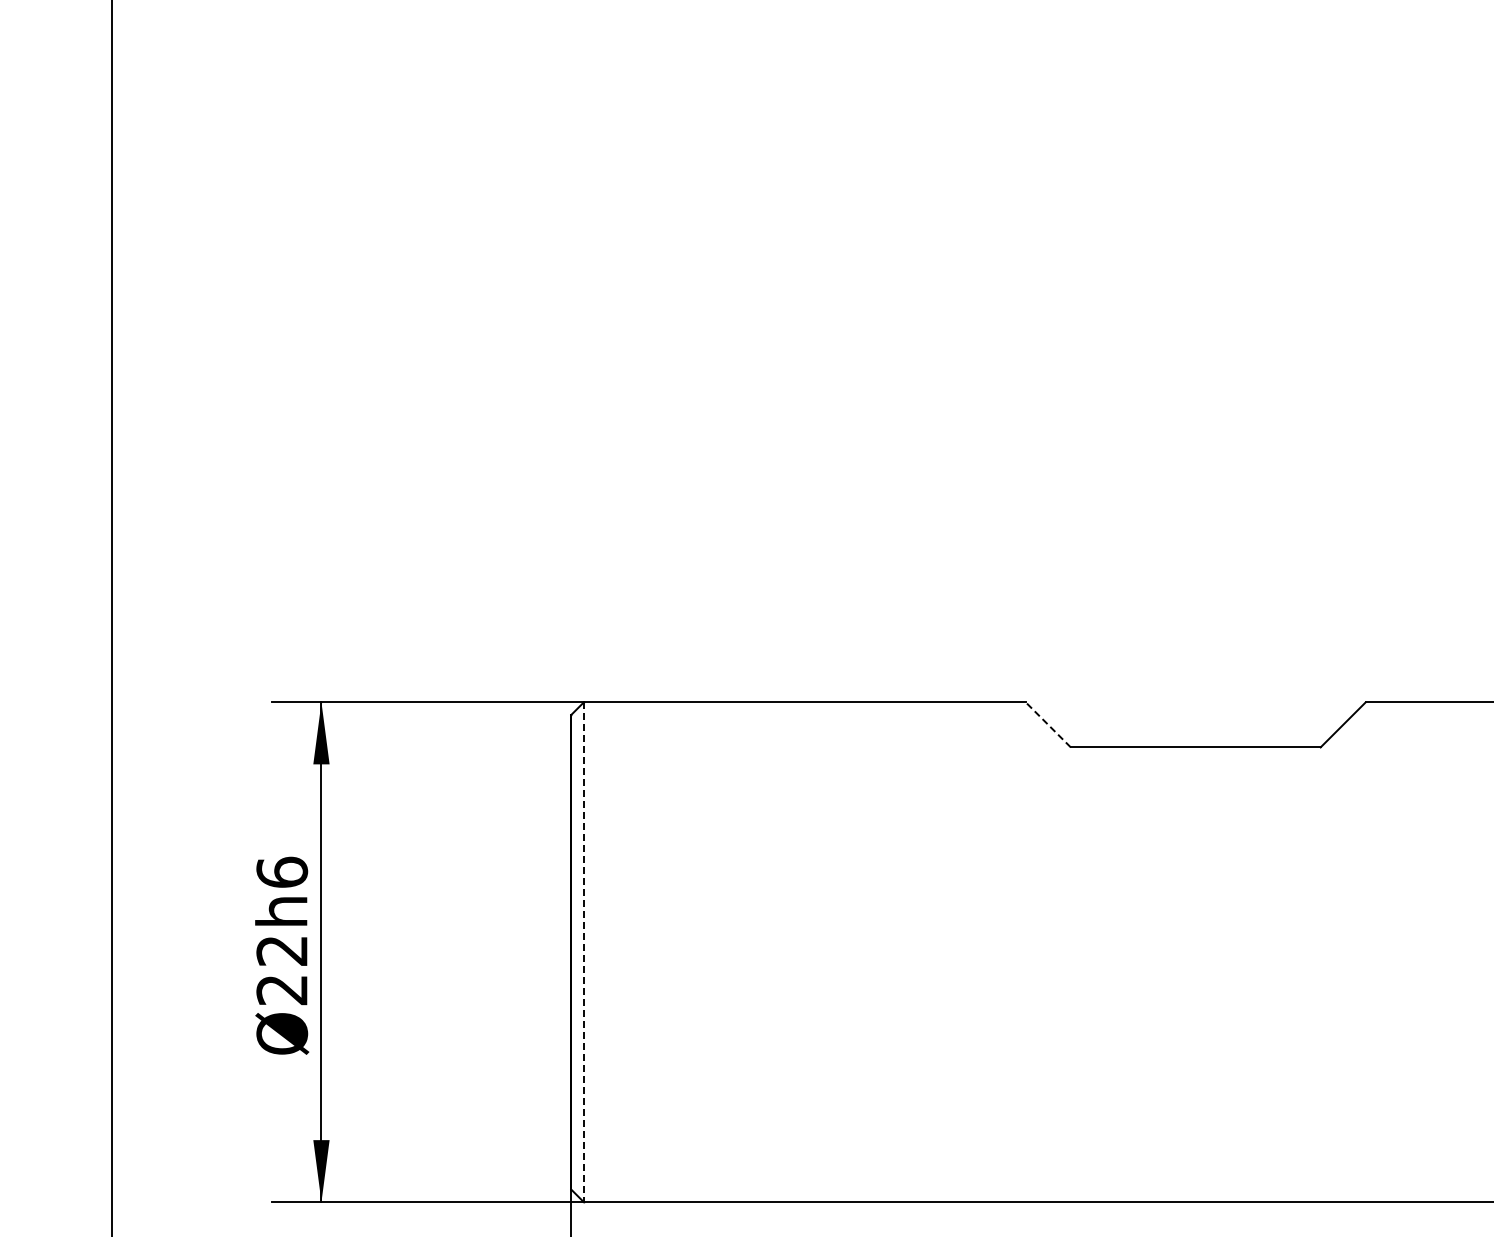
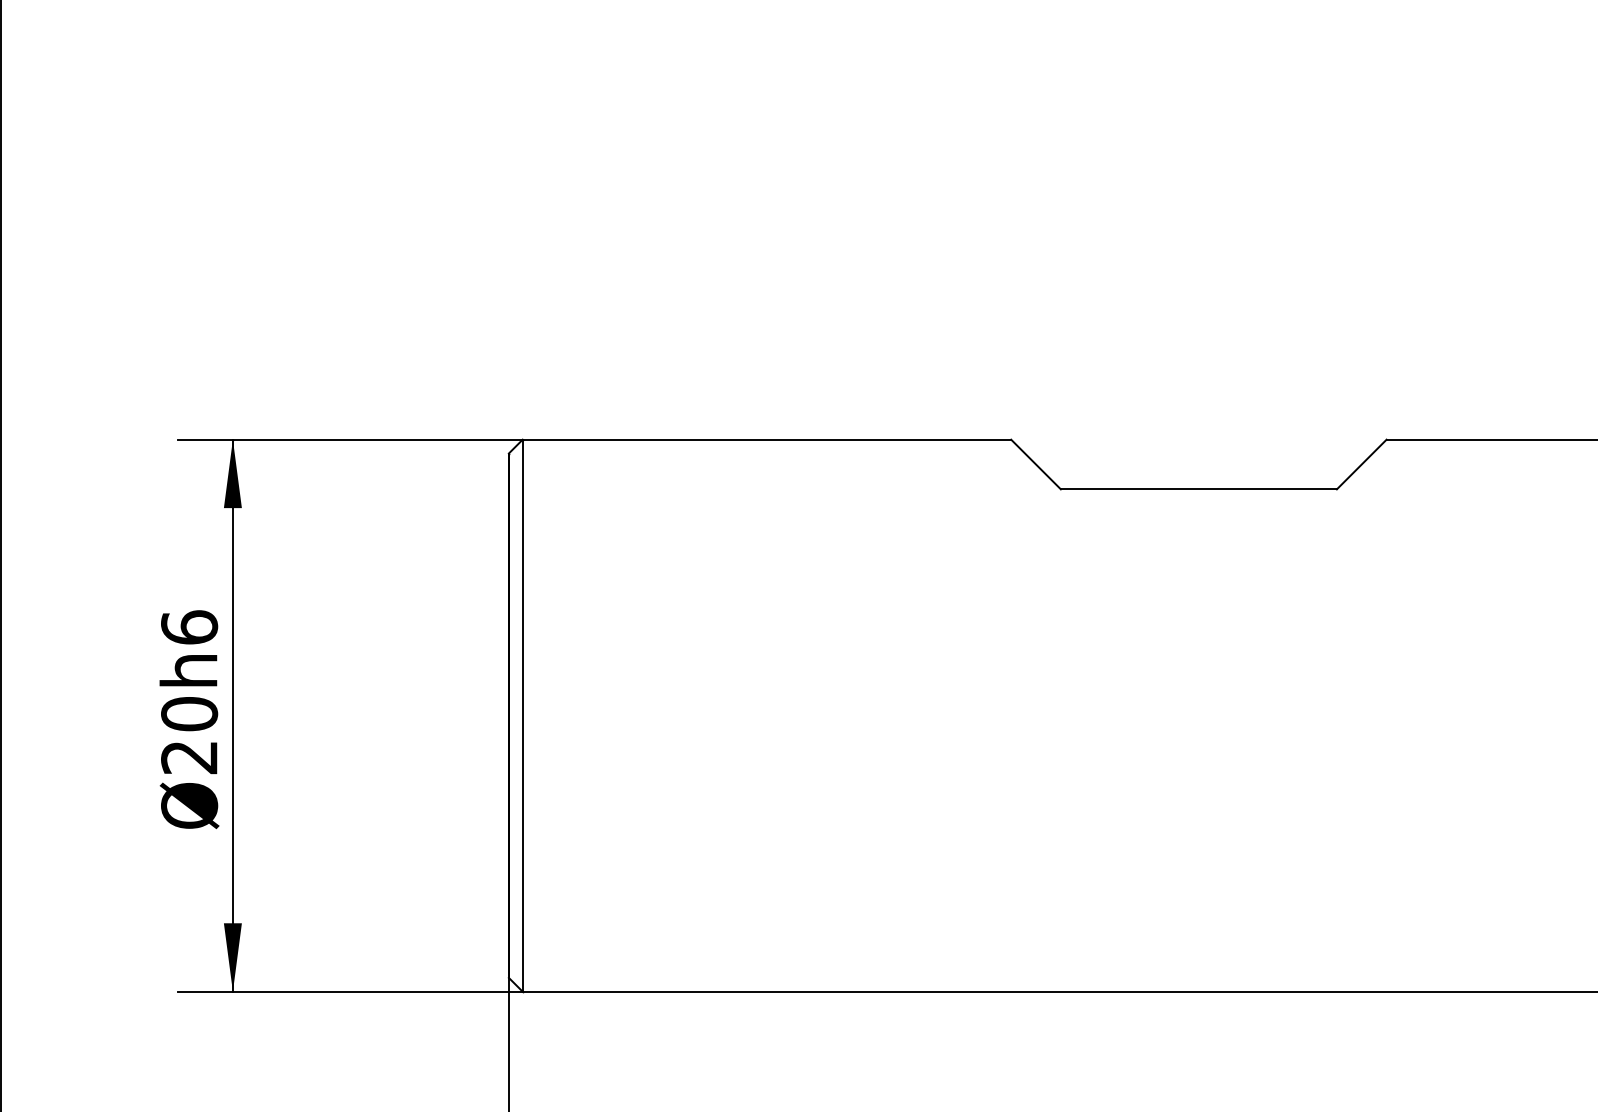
line: (1048, 724) -> (1036, 464), dashed -> solid
text: (282, 950) -> (189, 713), Ø22h6 -> Ø20h6
line: (583, 952) -> (522, 715), dashed -> solid

